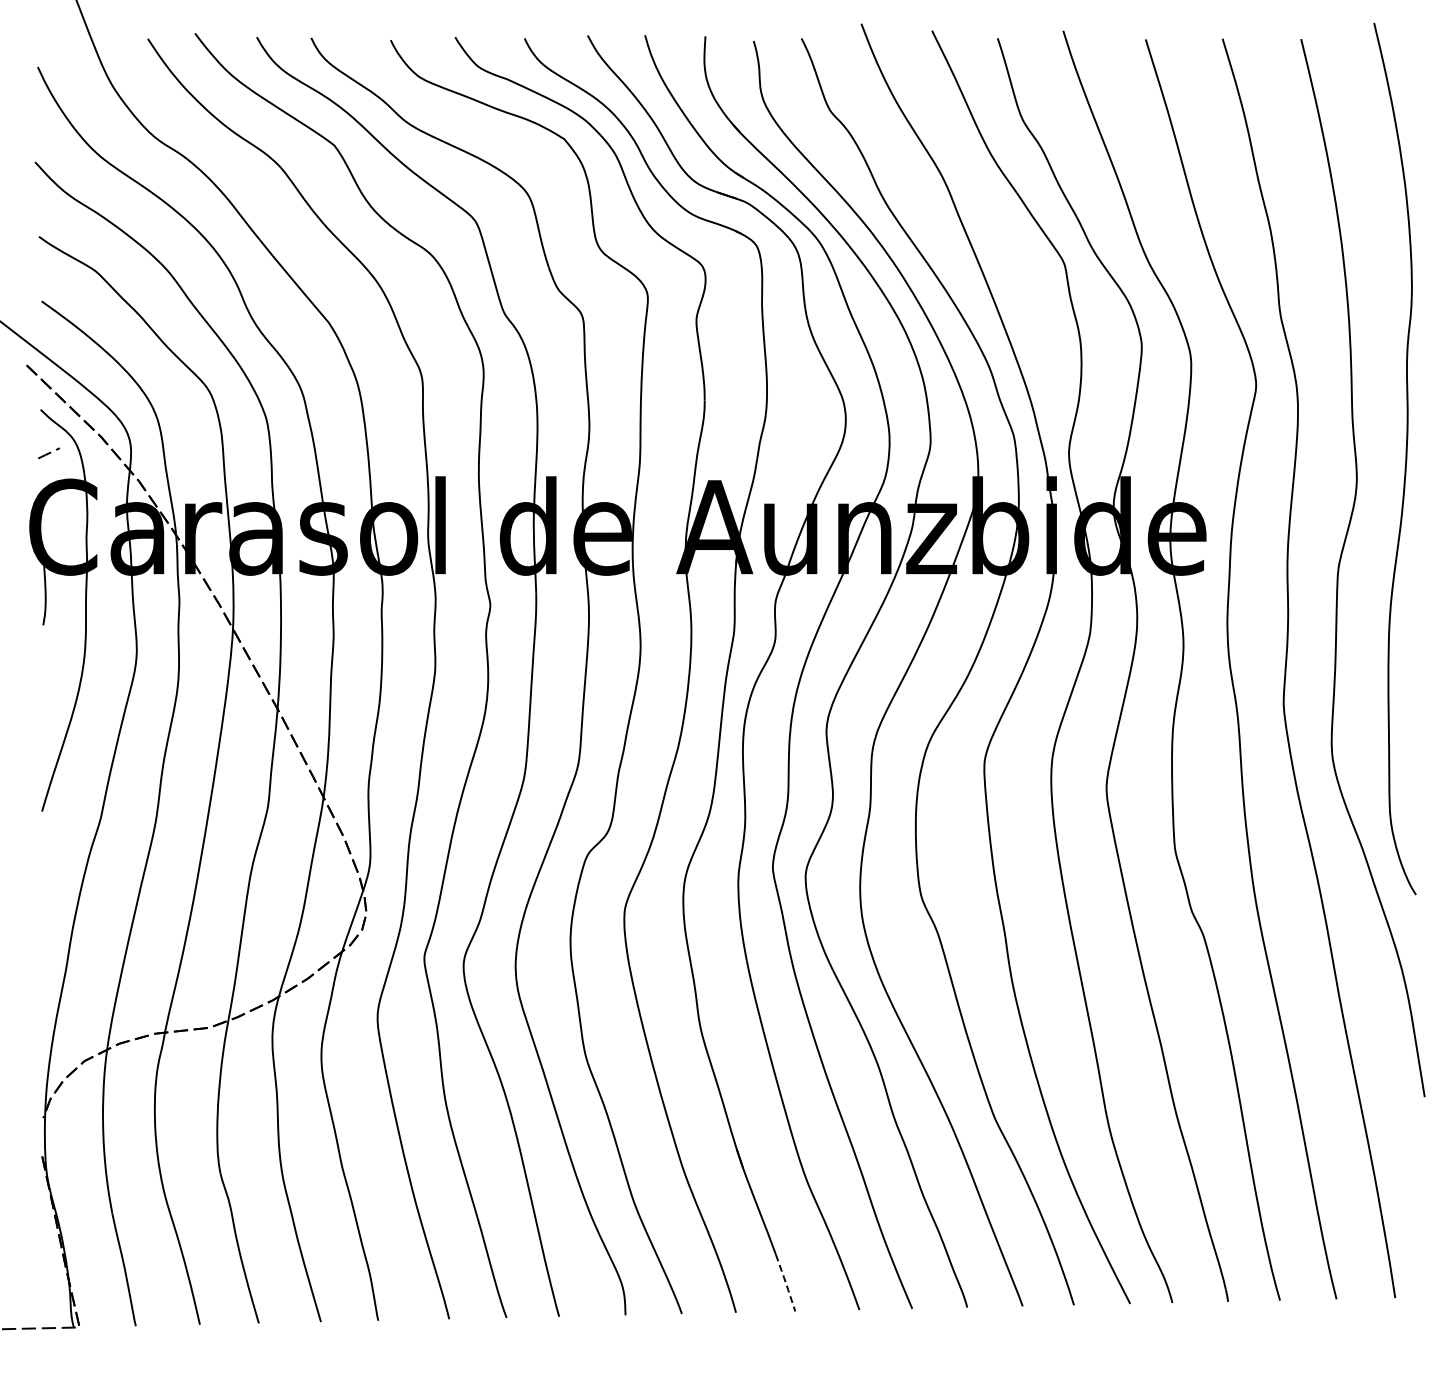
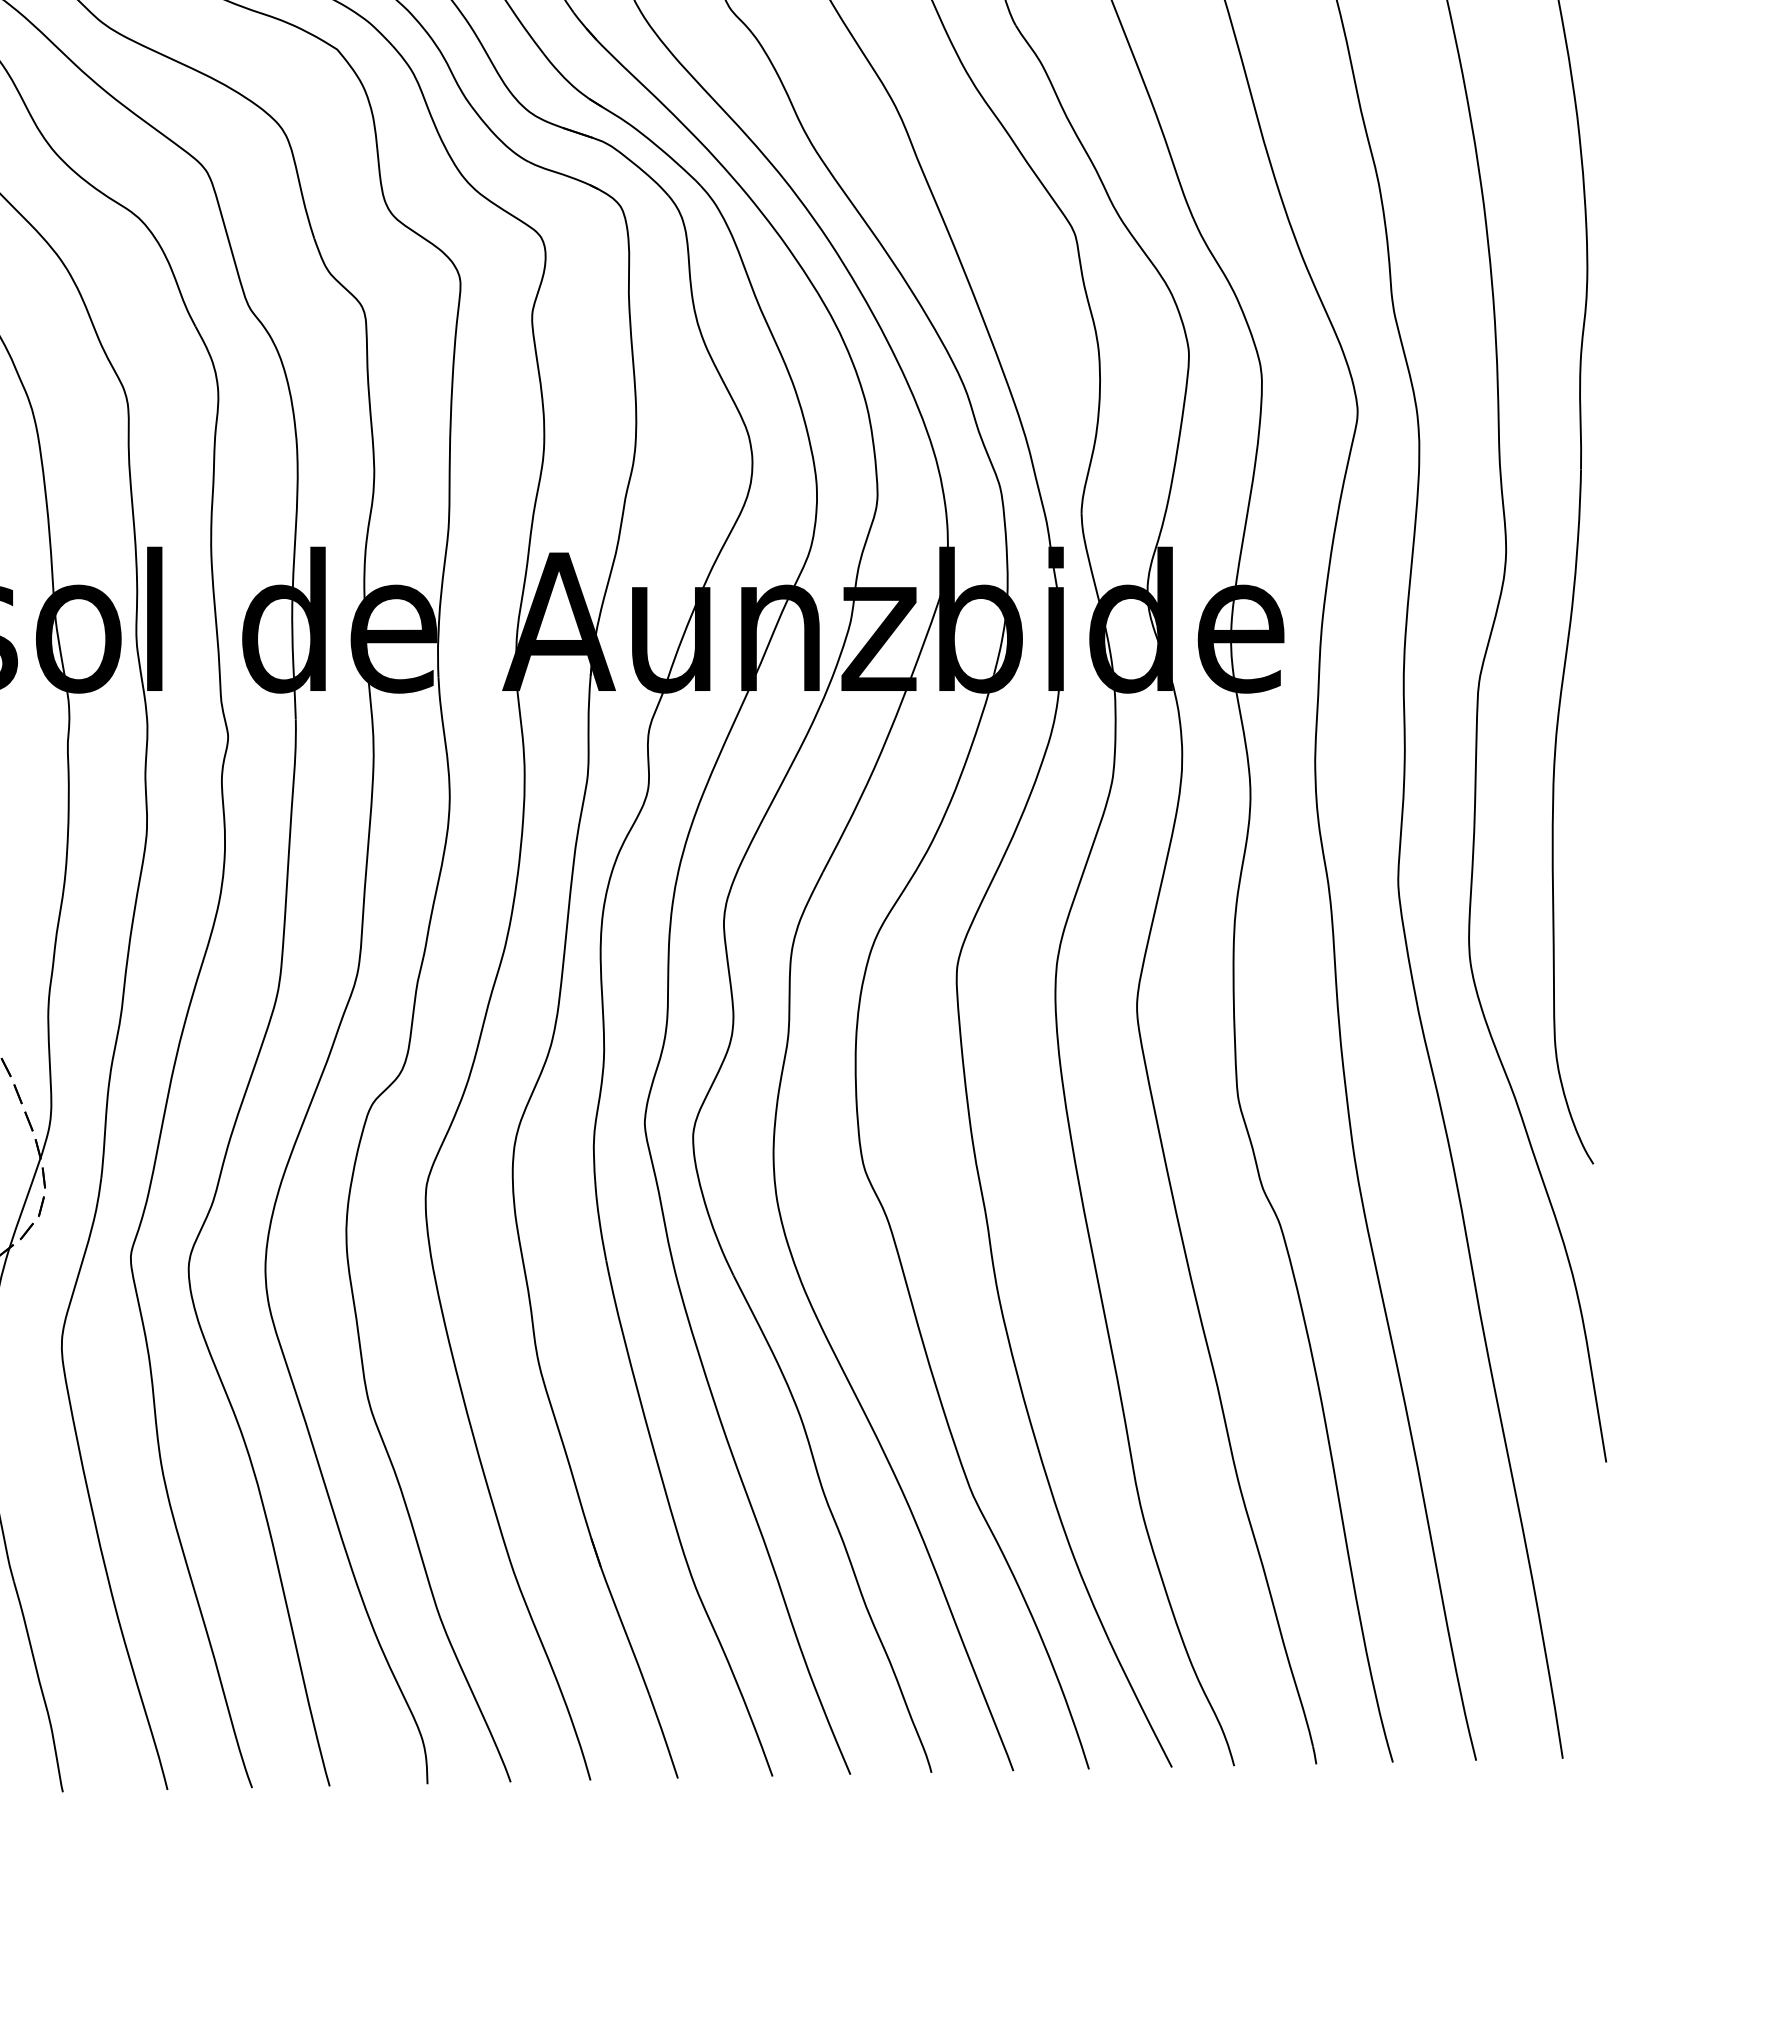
line: (786, 1283) -> (664, 1737), dashed -> solid

